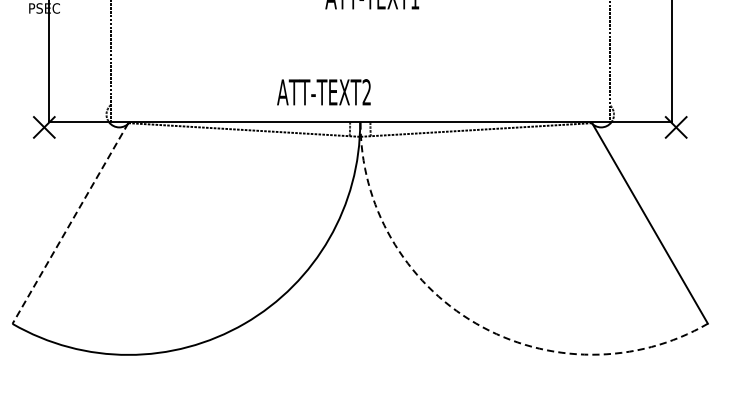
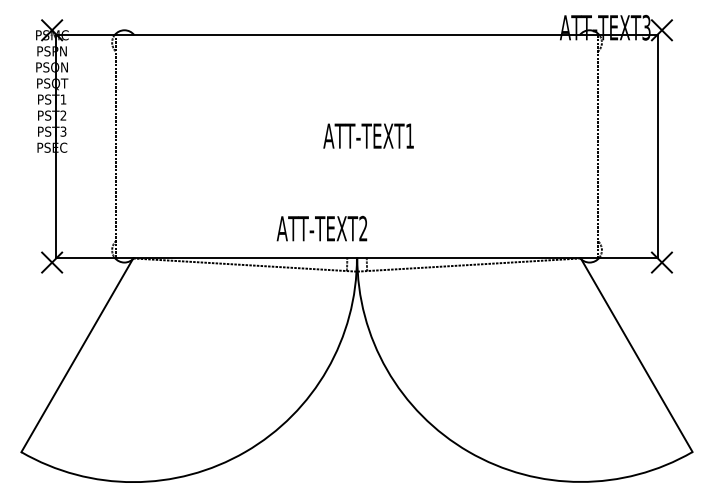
line: (70, 223) -> (77, 355), dashed -> solid
arc: (475, 323) -> (468, 451), dashed -> solid

